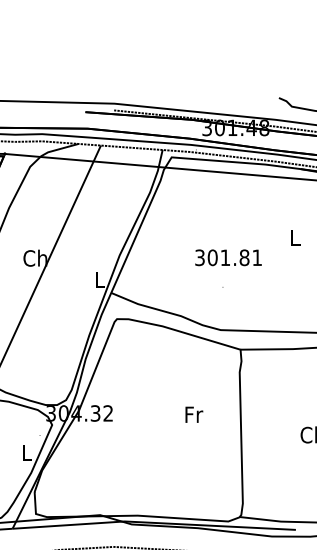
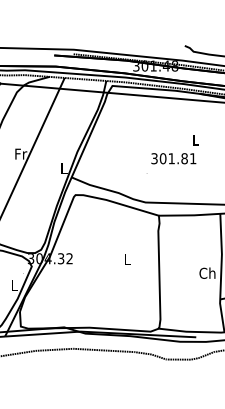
text: (35, 257) -> (20, 153), Ch -> Fr
text: (228, 257) -> (173, 158), moved
text: (193, 414) -> (127, 259), Fr -> L

